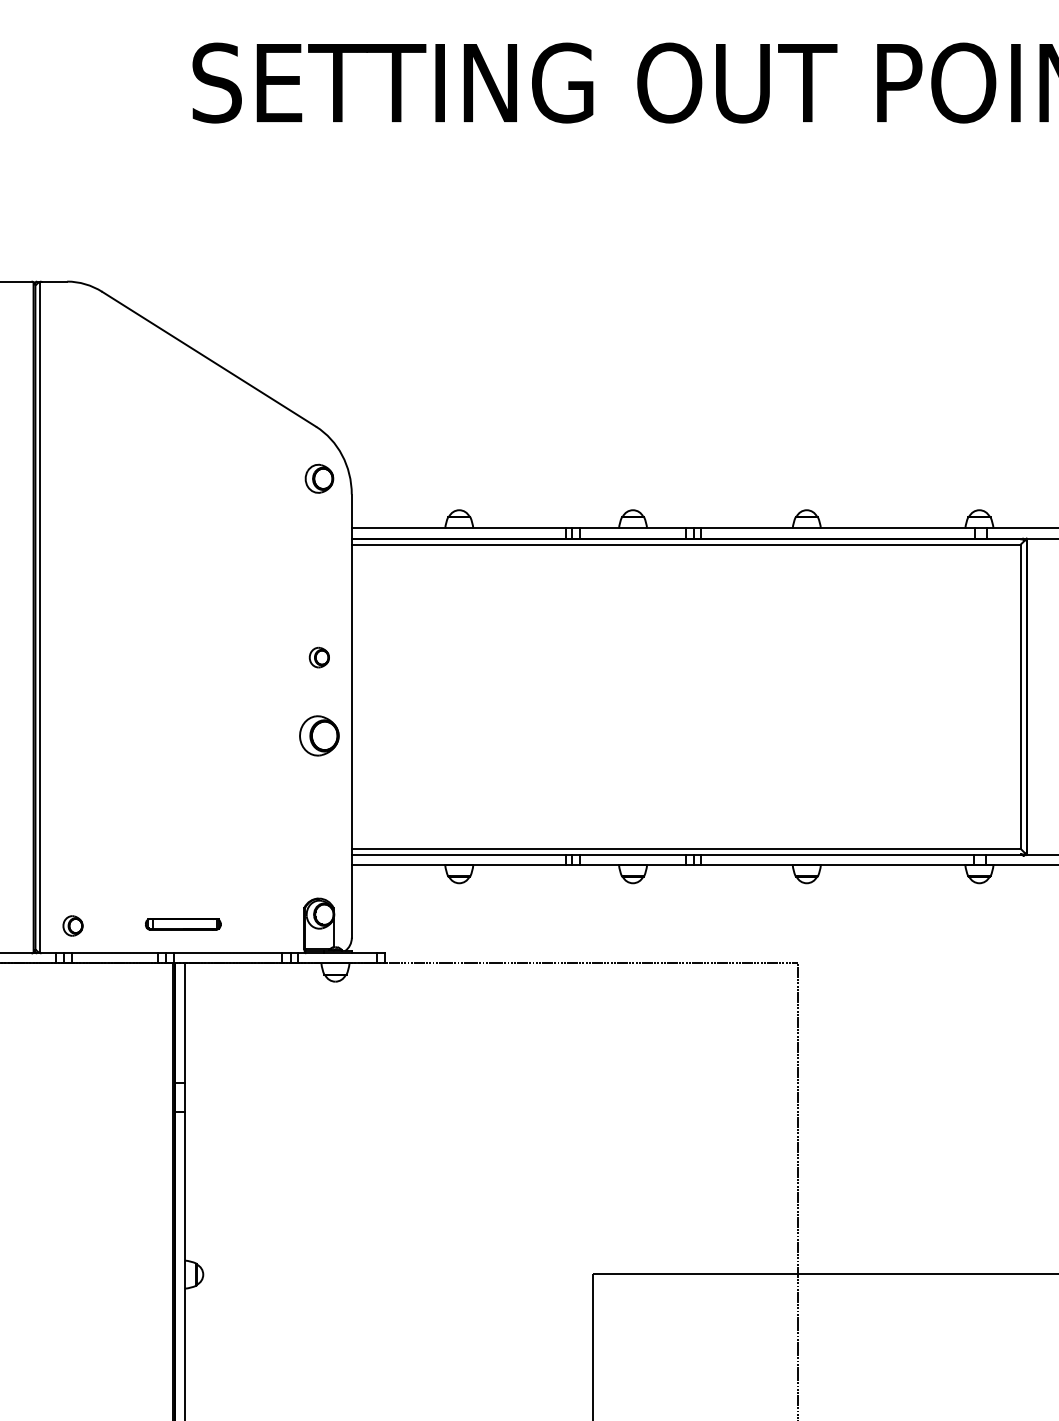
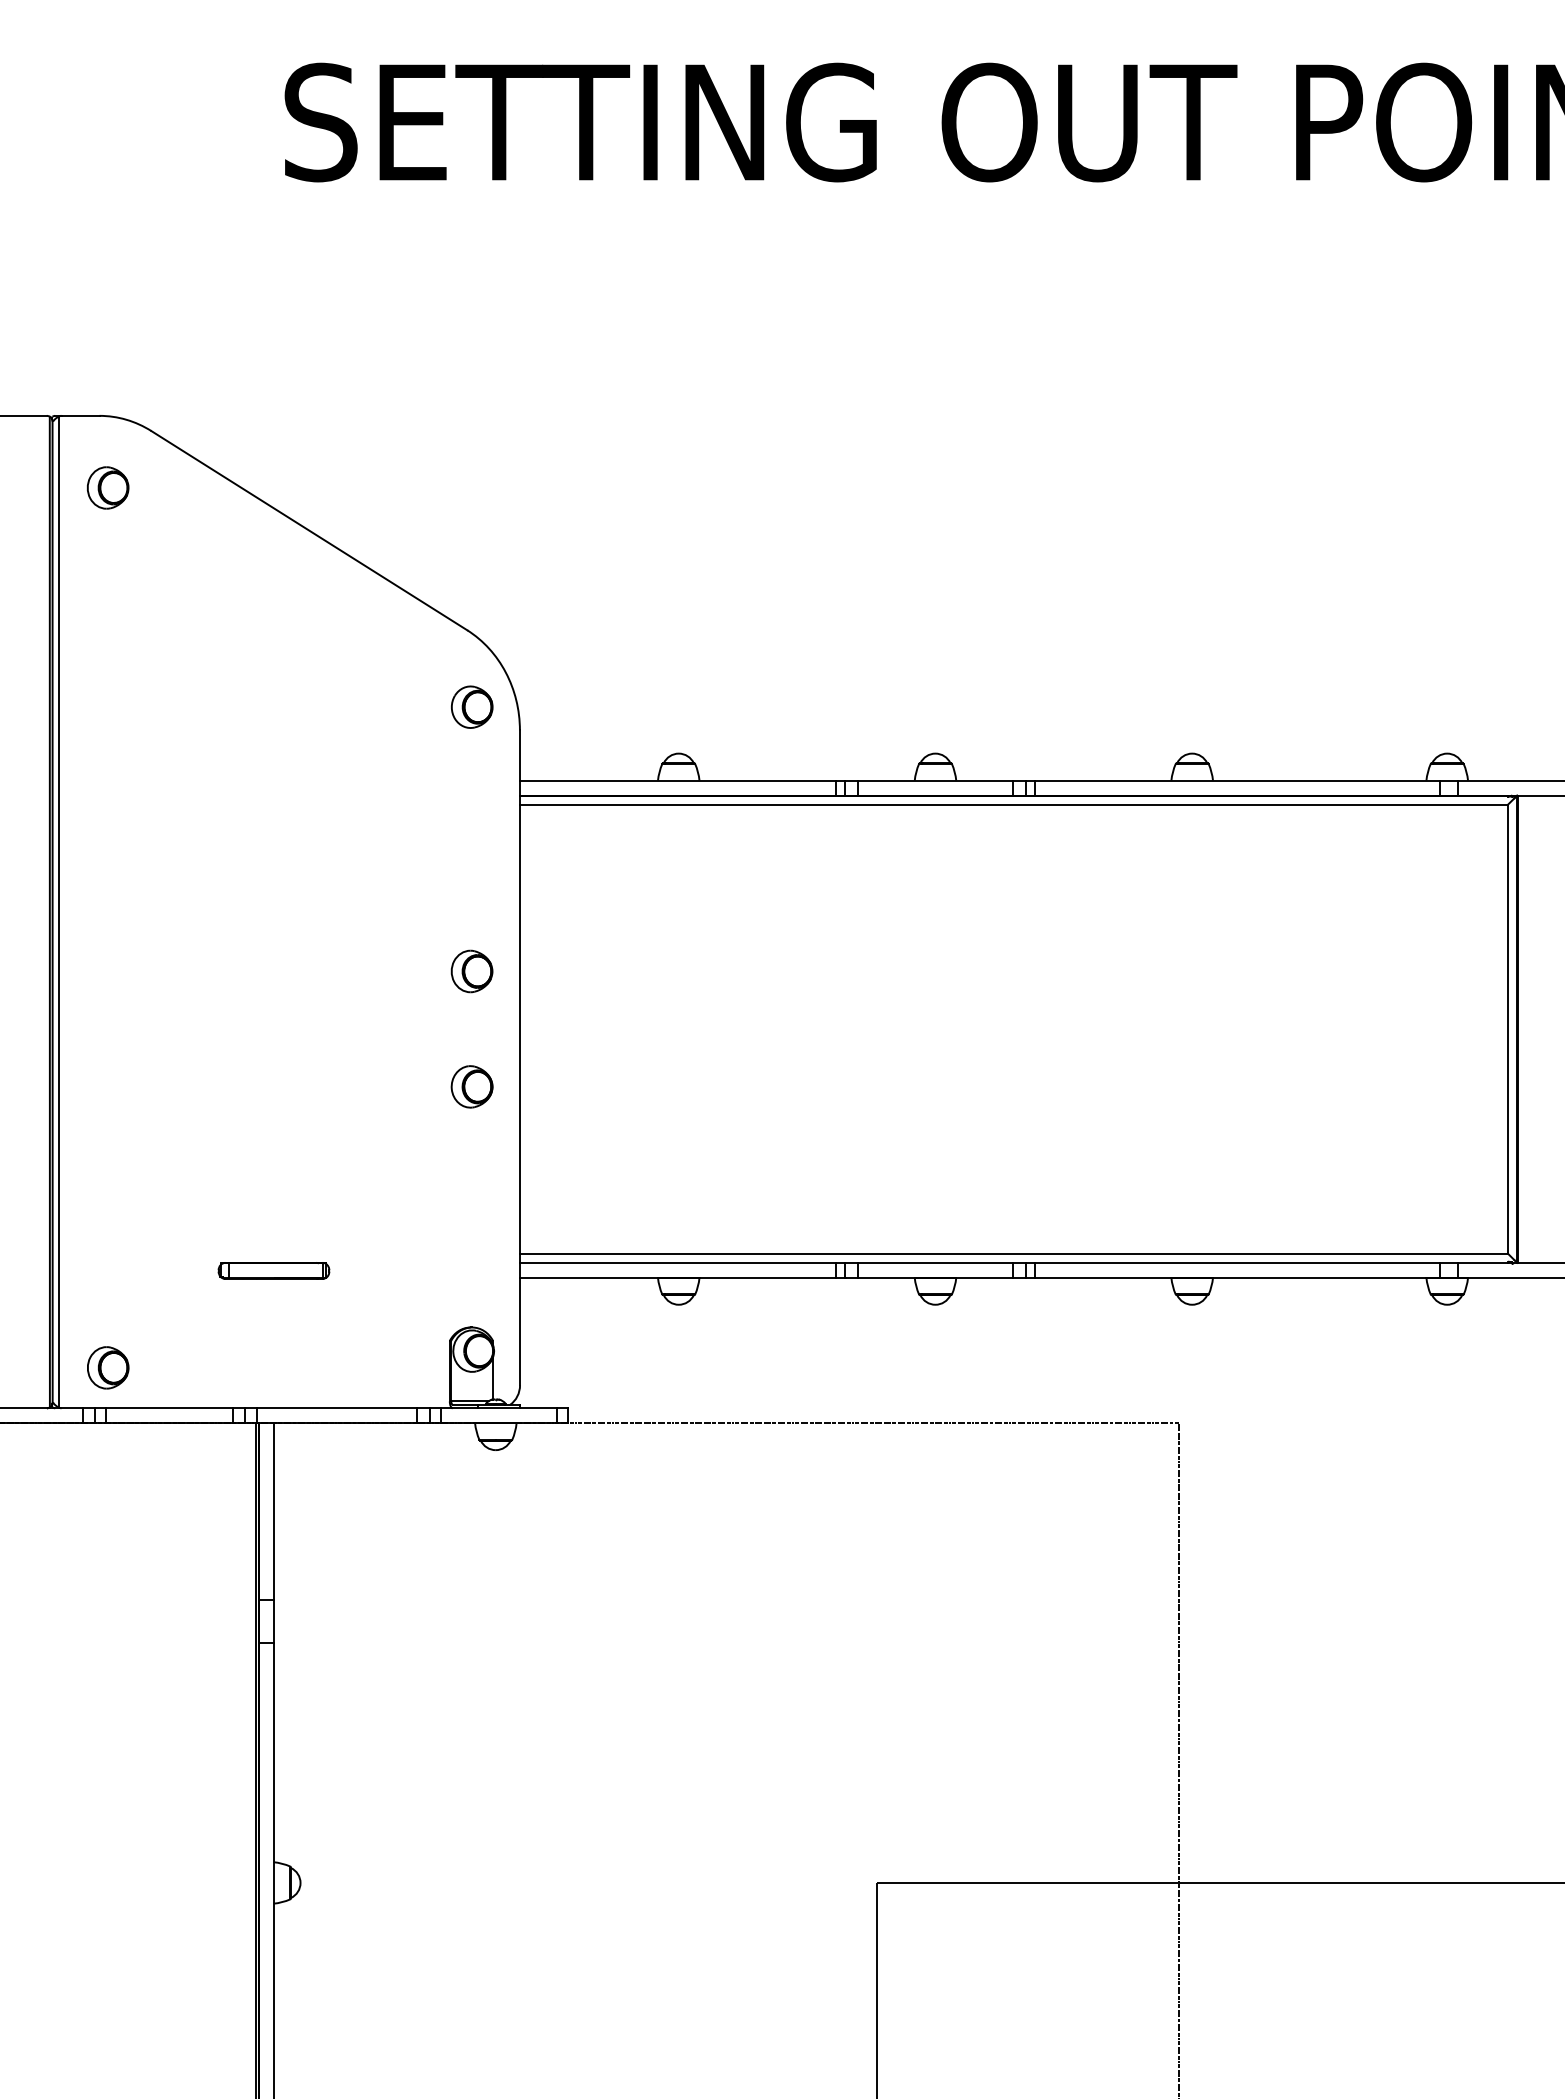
part: (72, 330) -> (107, 488), added
part: (319, 657) -> (472, 971), size x1.43
part: (319, 735) -> (472, 1086), size x0.71
part: (183, 924) -> (274, 1271), moved
part: (72, 925) -> (107, 1367), size x1.43

